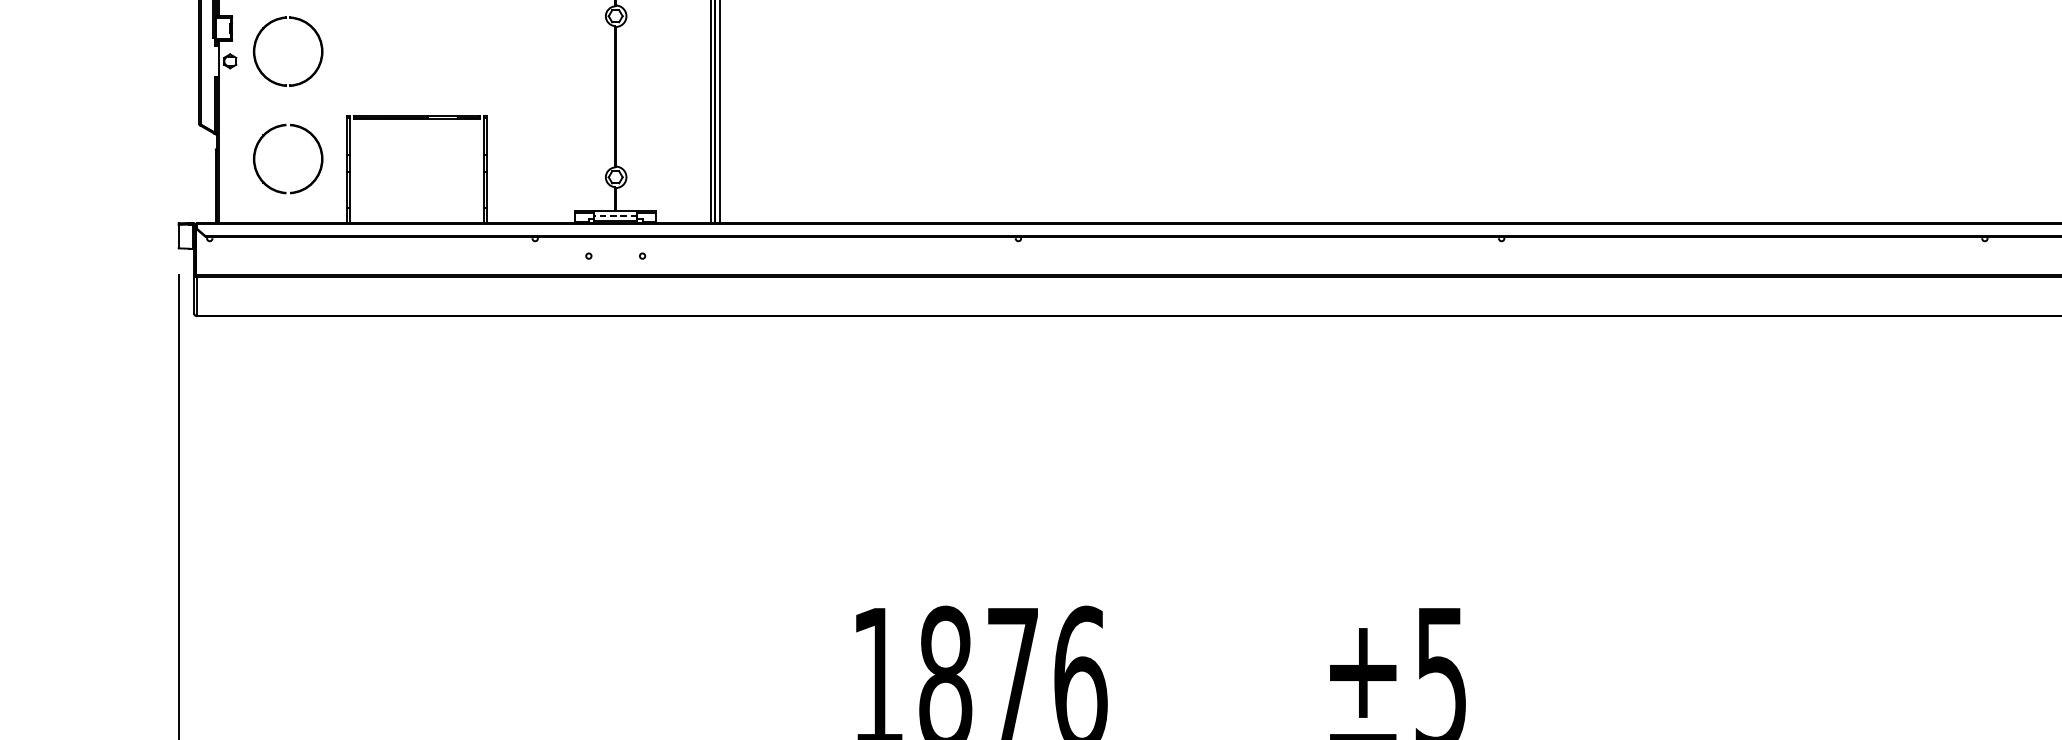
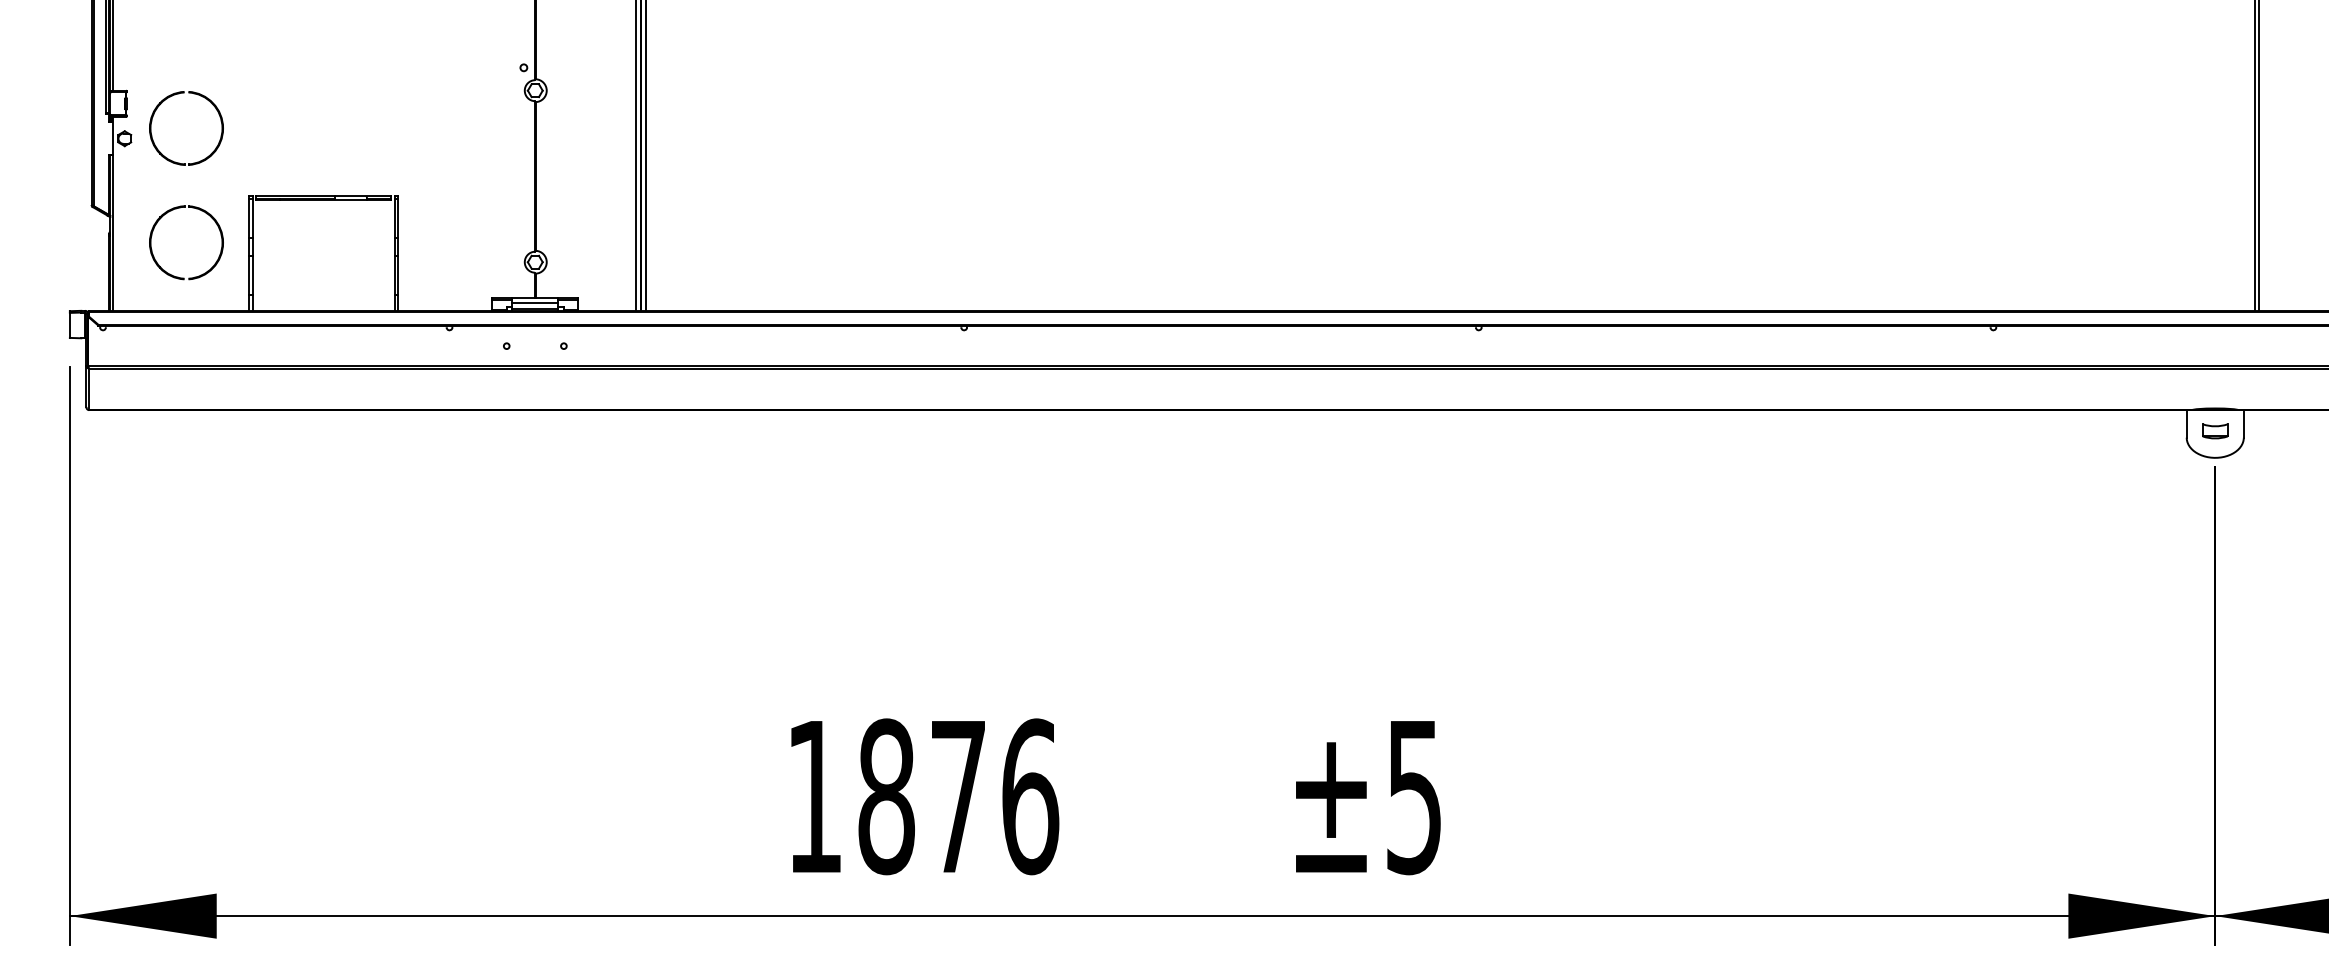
line: (615, 216) -> (535, 303), dashed -> solid

